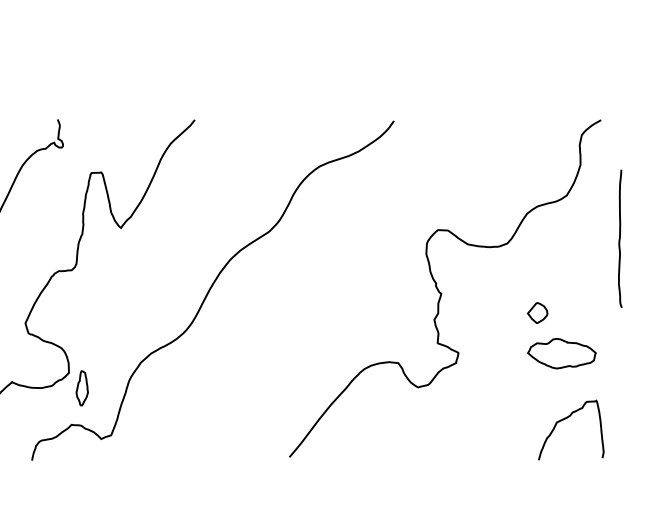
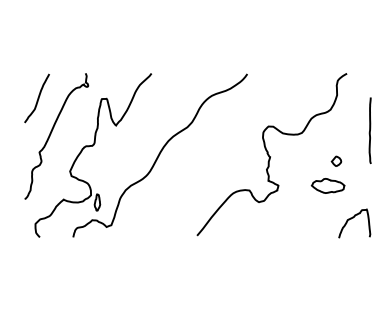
curve: (618, 238) -> (369, 130), moved
part: (537, 311) -> (336, 160), moved
curve: (564, 421) -> (351, 219), moved

